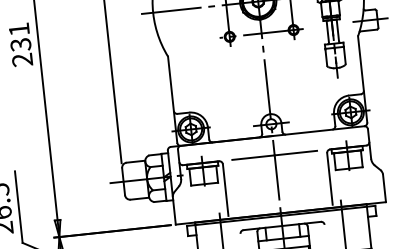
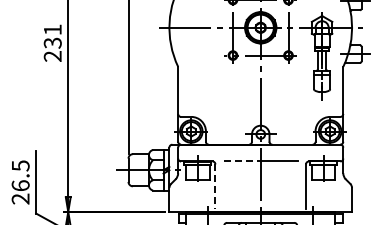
line: (253, 157) -> (242, 161), solid -> dashed
line: (225, 190) -> (215, 187), solid -> dashed

